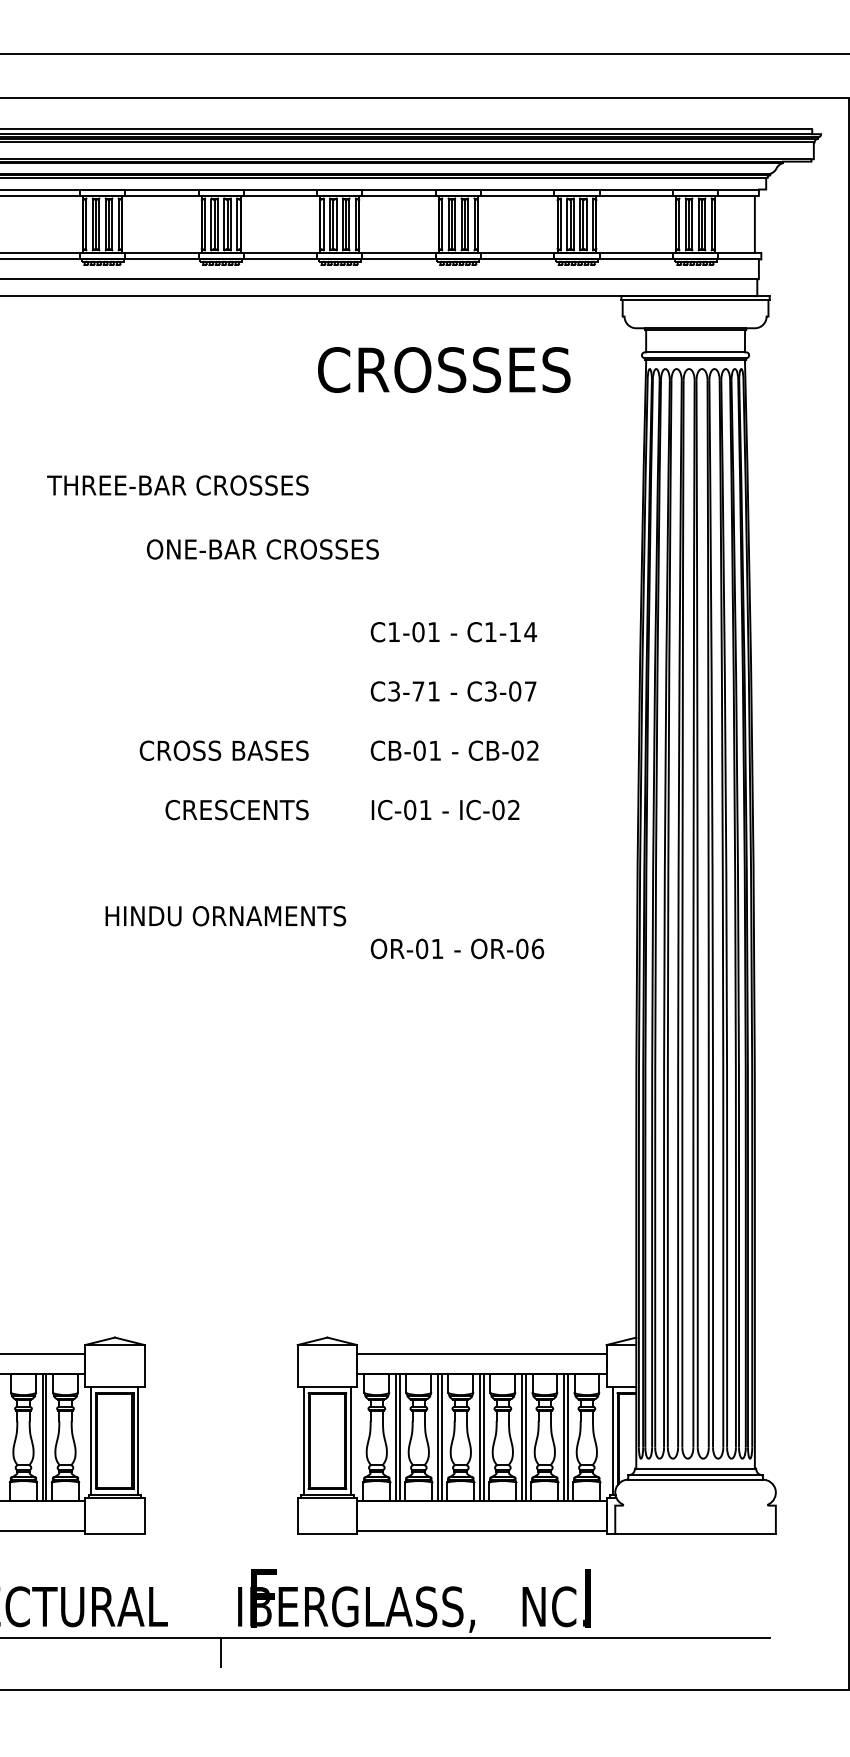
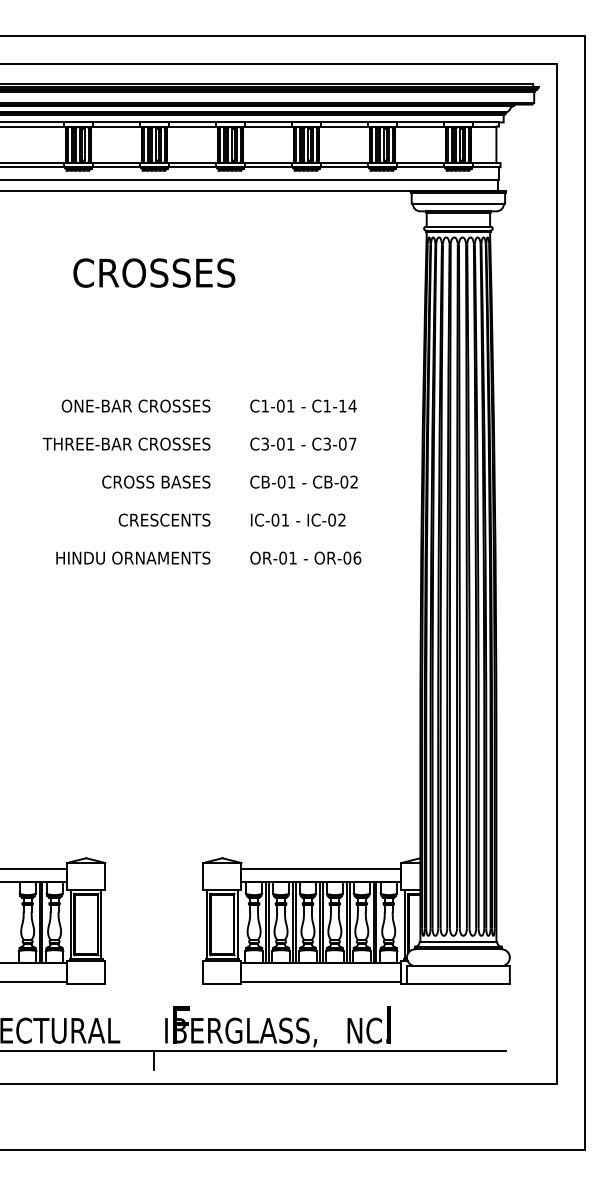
line: (694, 316) -> (457, 203), added
text: (444, 369) -> (154, 272), moved
text: (177, 484) -> (126, 443), moved
text: (261, 548) -> (135, 405), moved
text: (417, 690) -> (280, 443), C3-71 -> C3-01
text: (226, 915) -> (133, 557), moved
text: (456, 947) -> (305, 557), moved
line: (695, 1504) -> (458, 965), added

